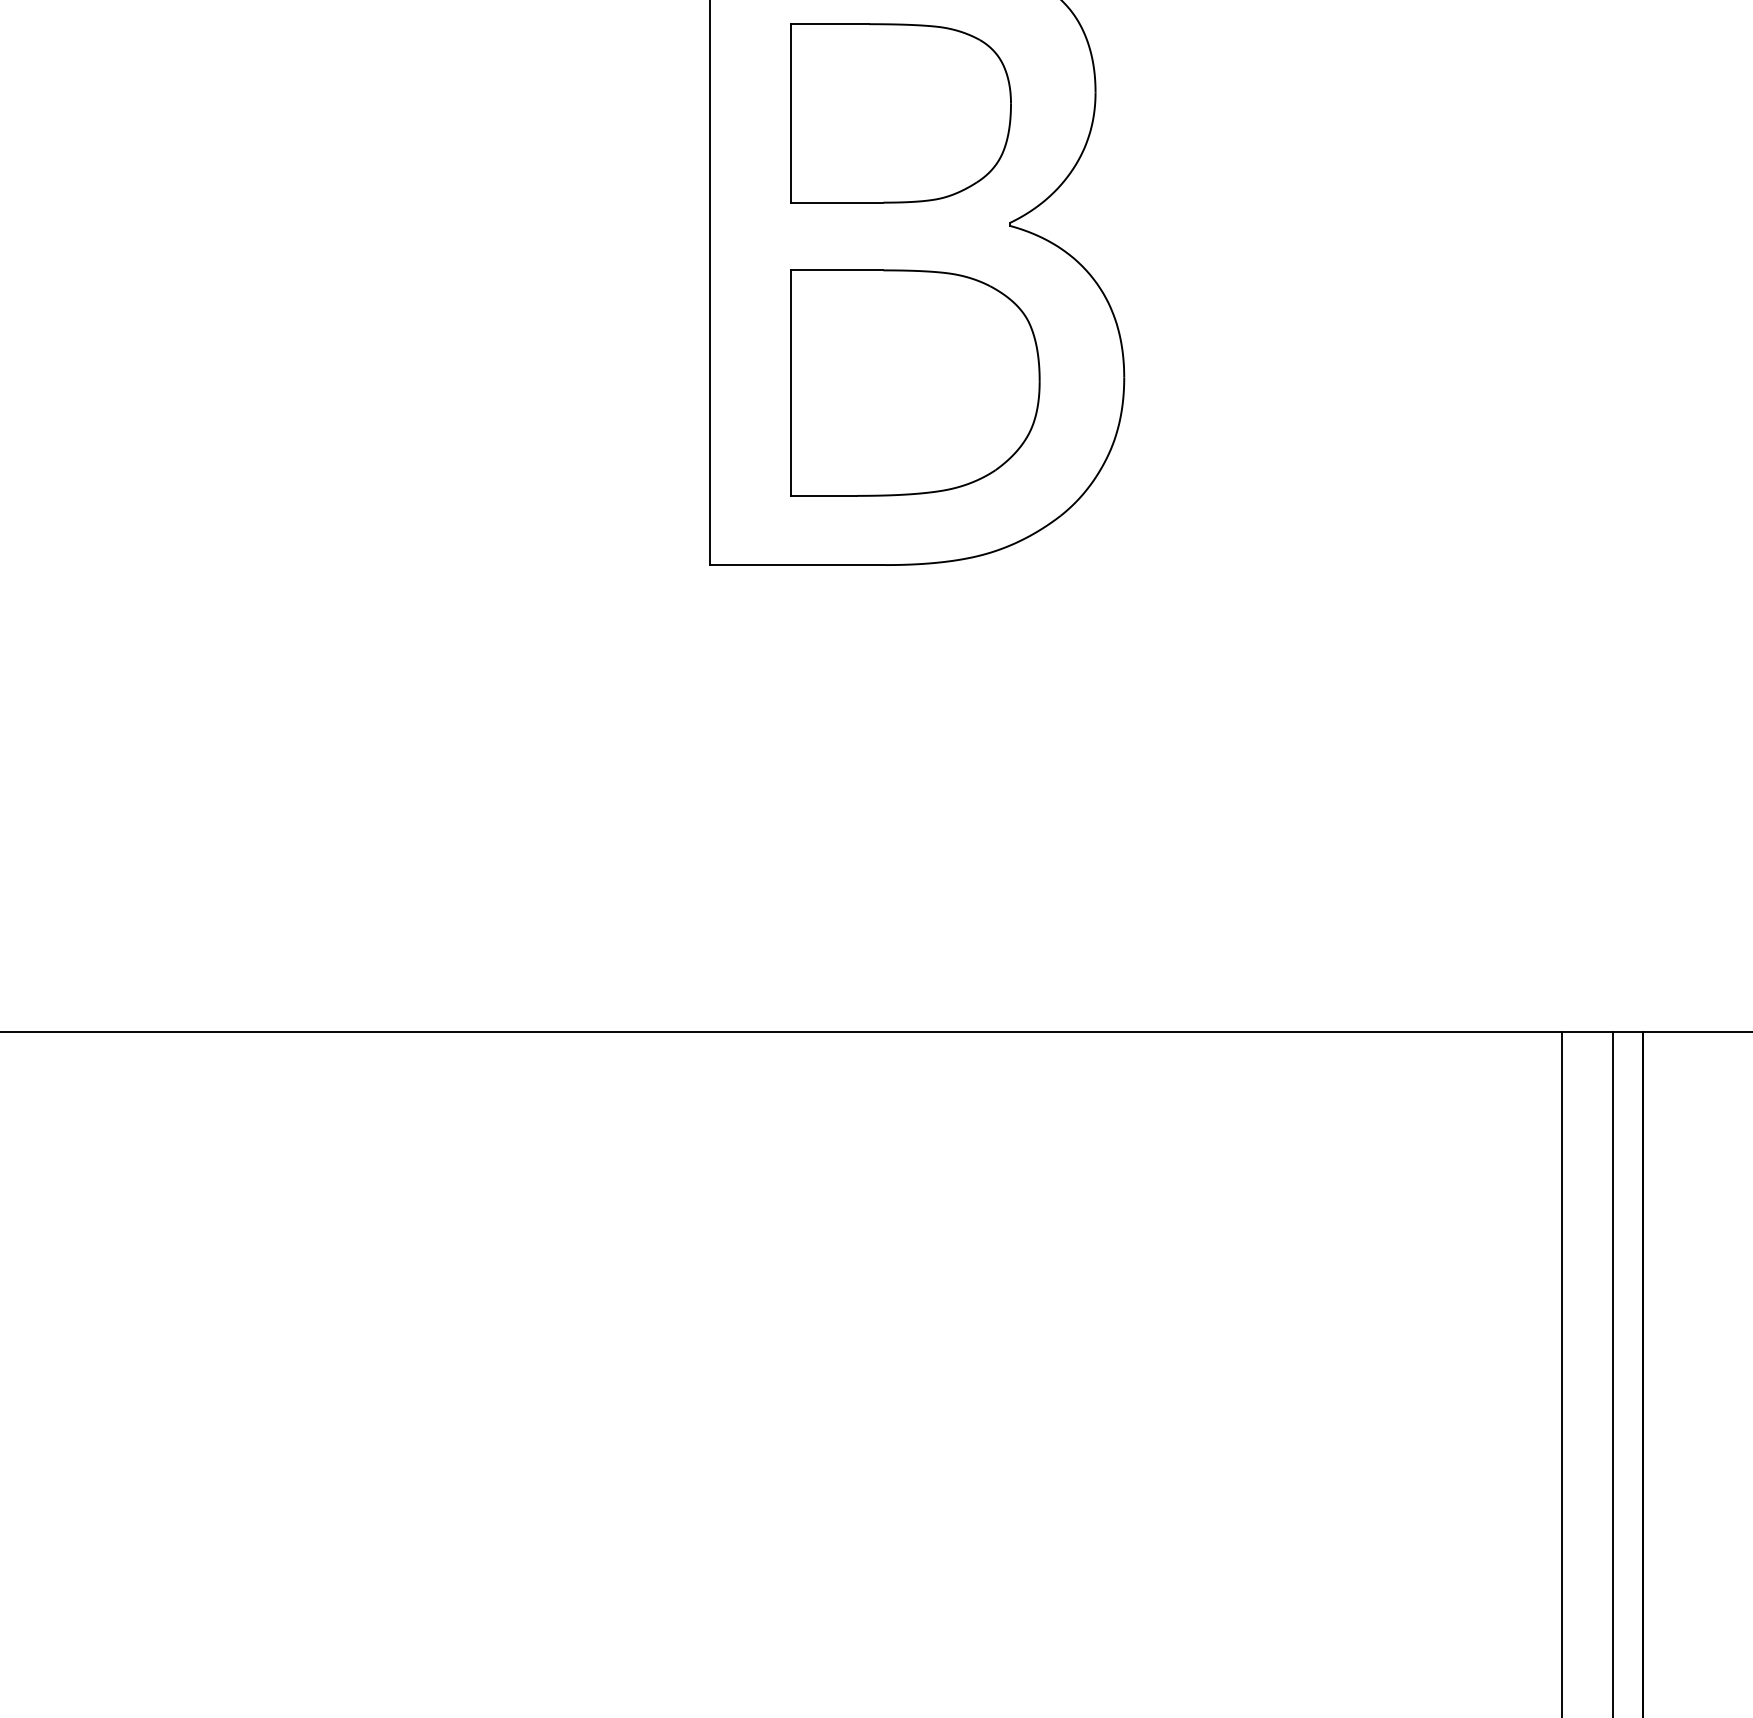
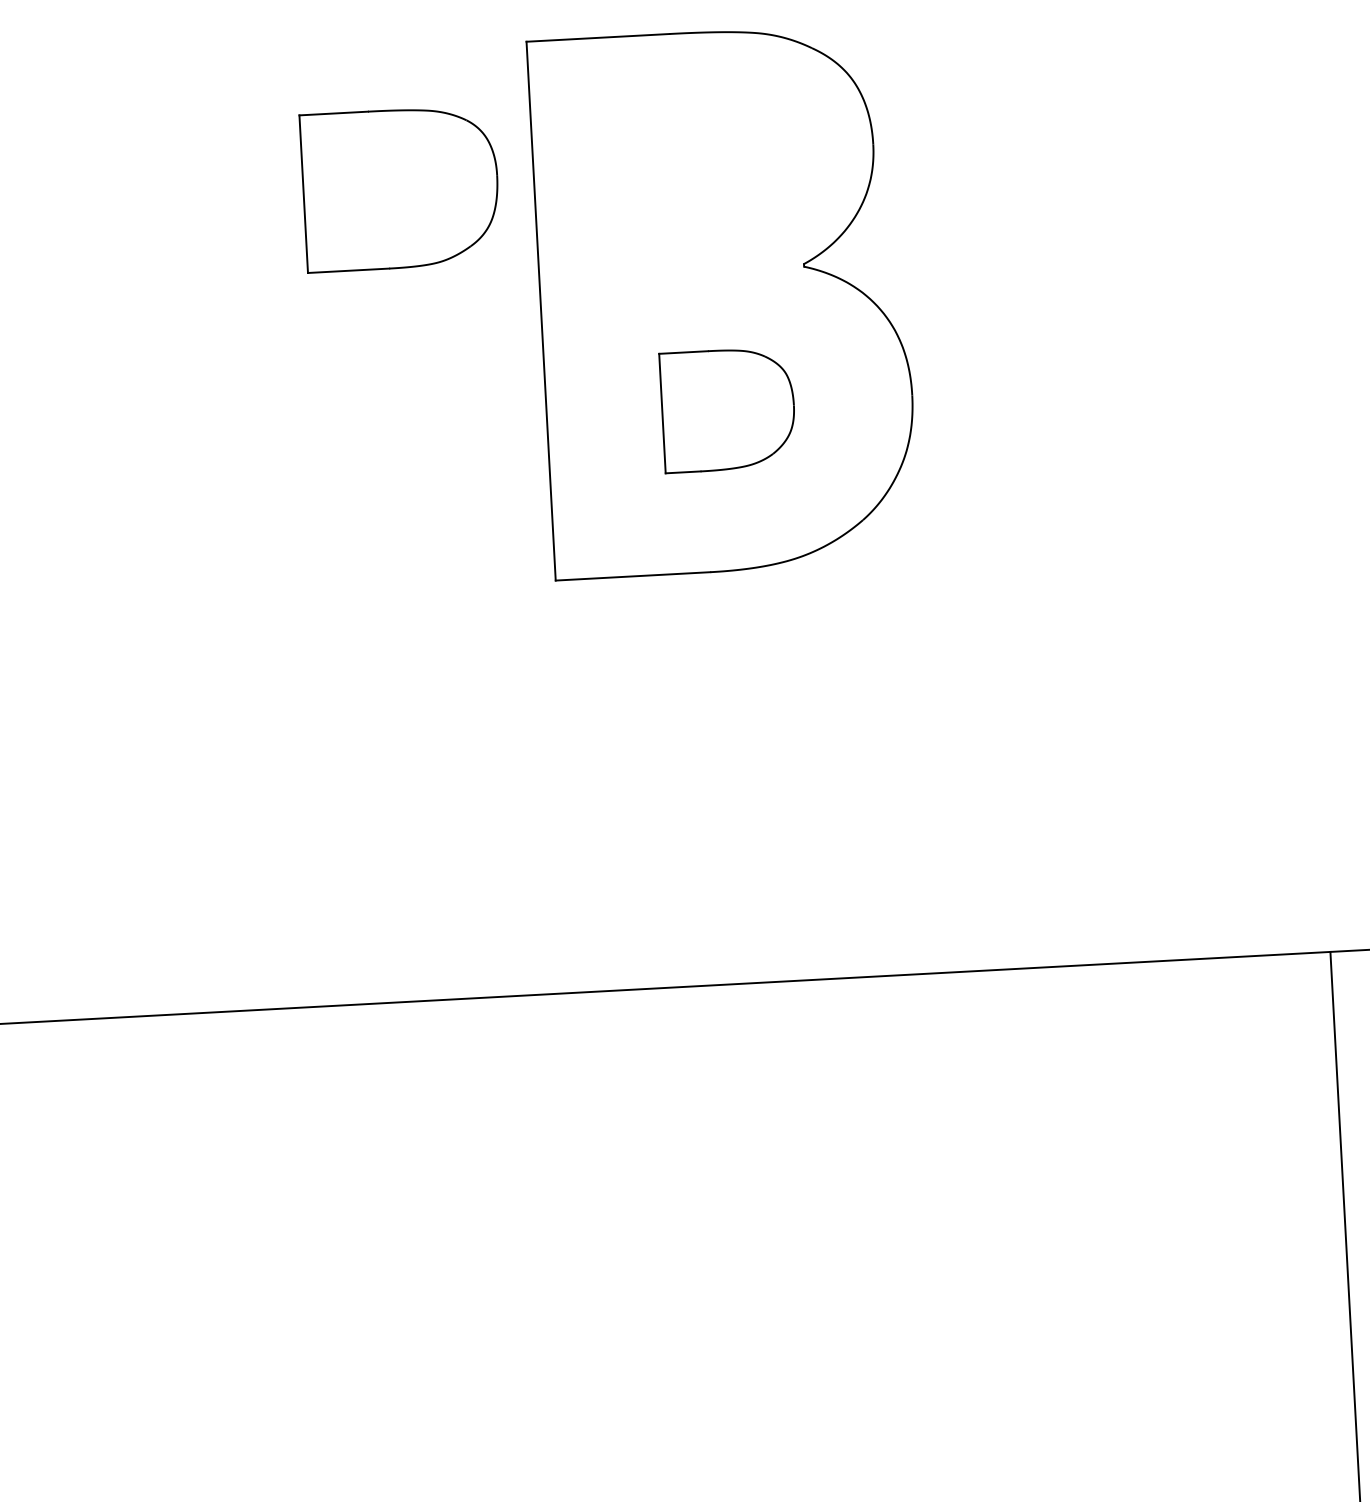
part: (900, 113) -> (400, 189), moved
part: (915, 382) -> (728, 409), size x0.6

